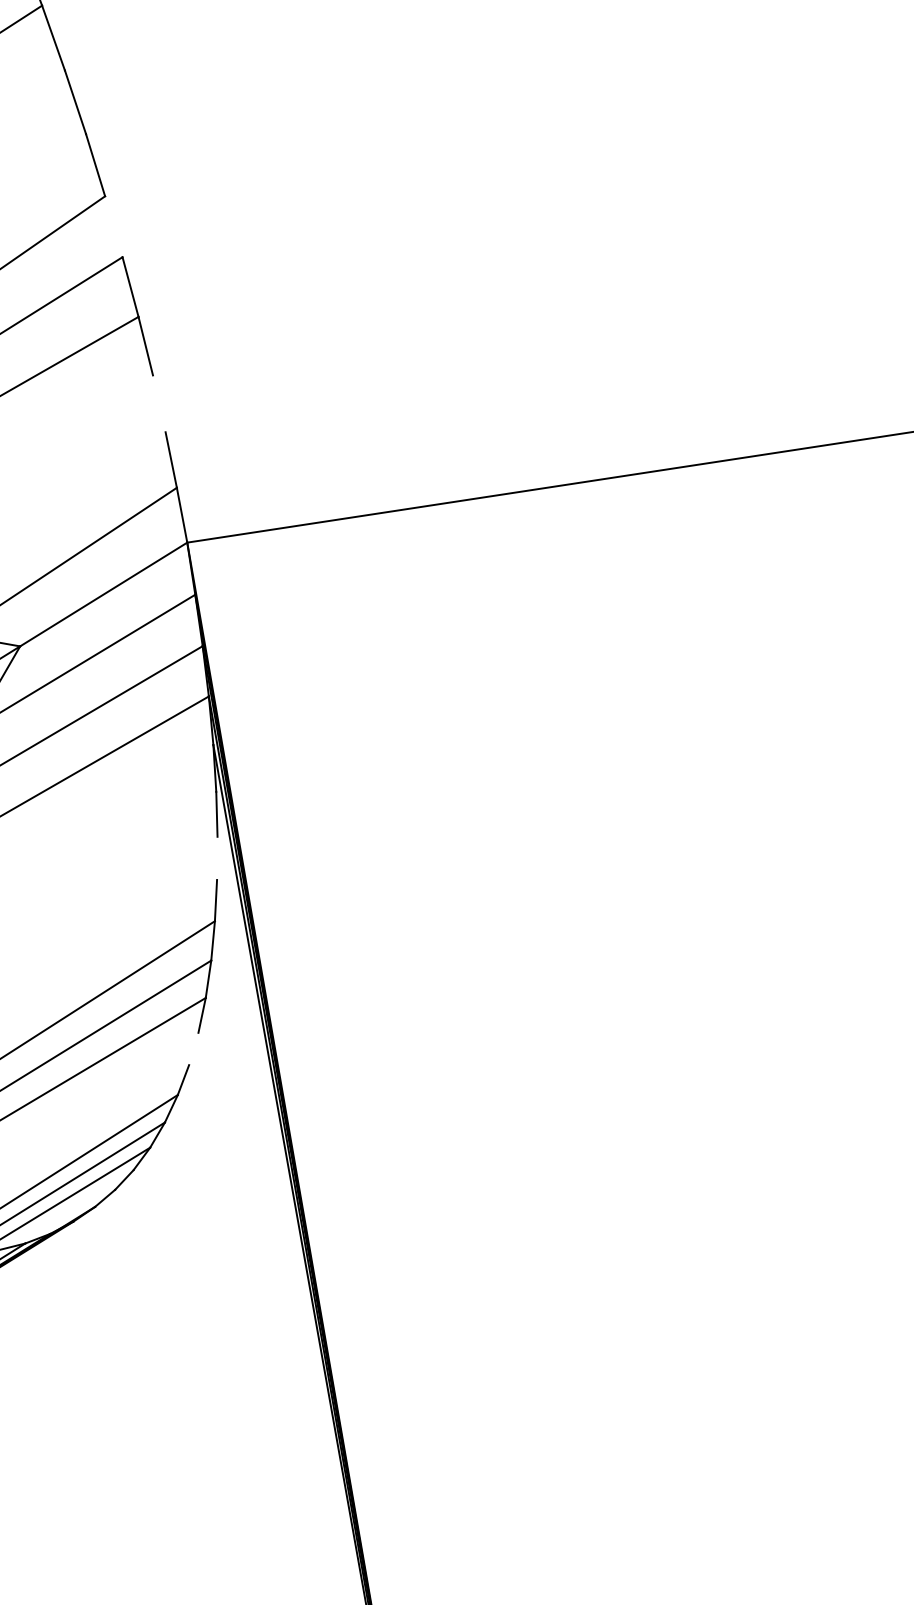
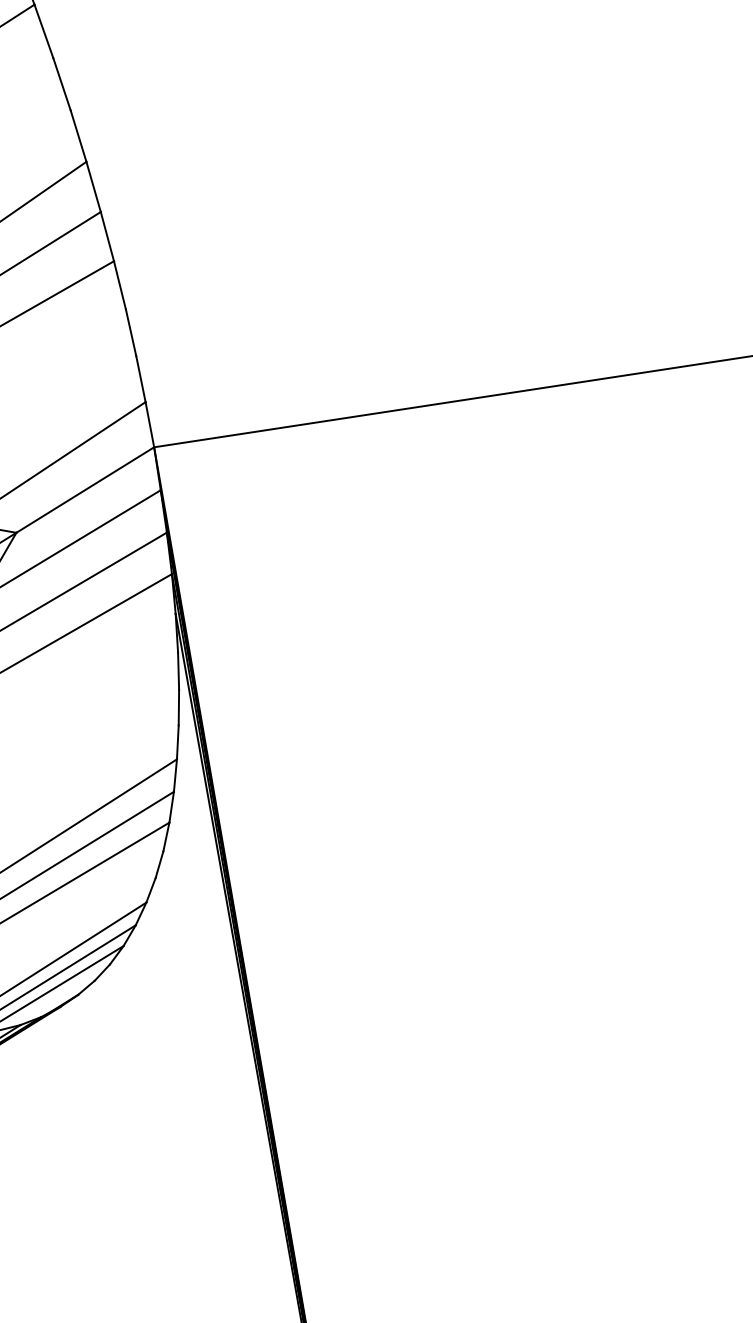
line: (113, 226) -> (93, 186), added
line: (159, 403) -> (131, 332), added
line: (217, 857) -> (179, 706), added
line: (193, 1048) -> (159, 864), added

